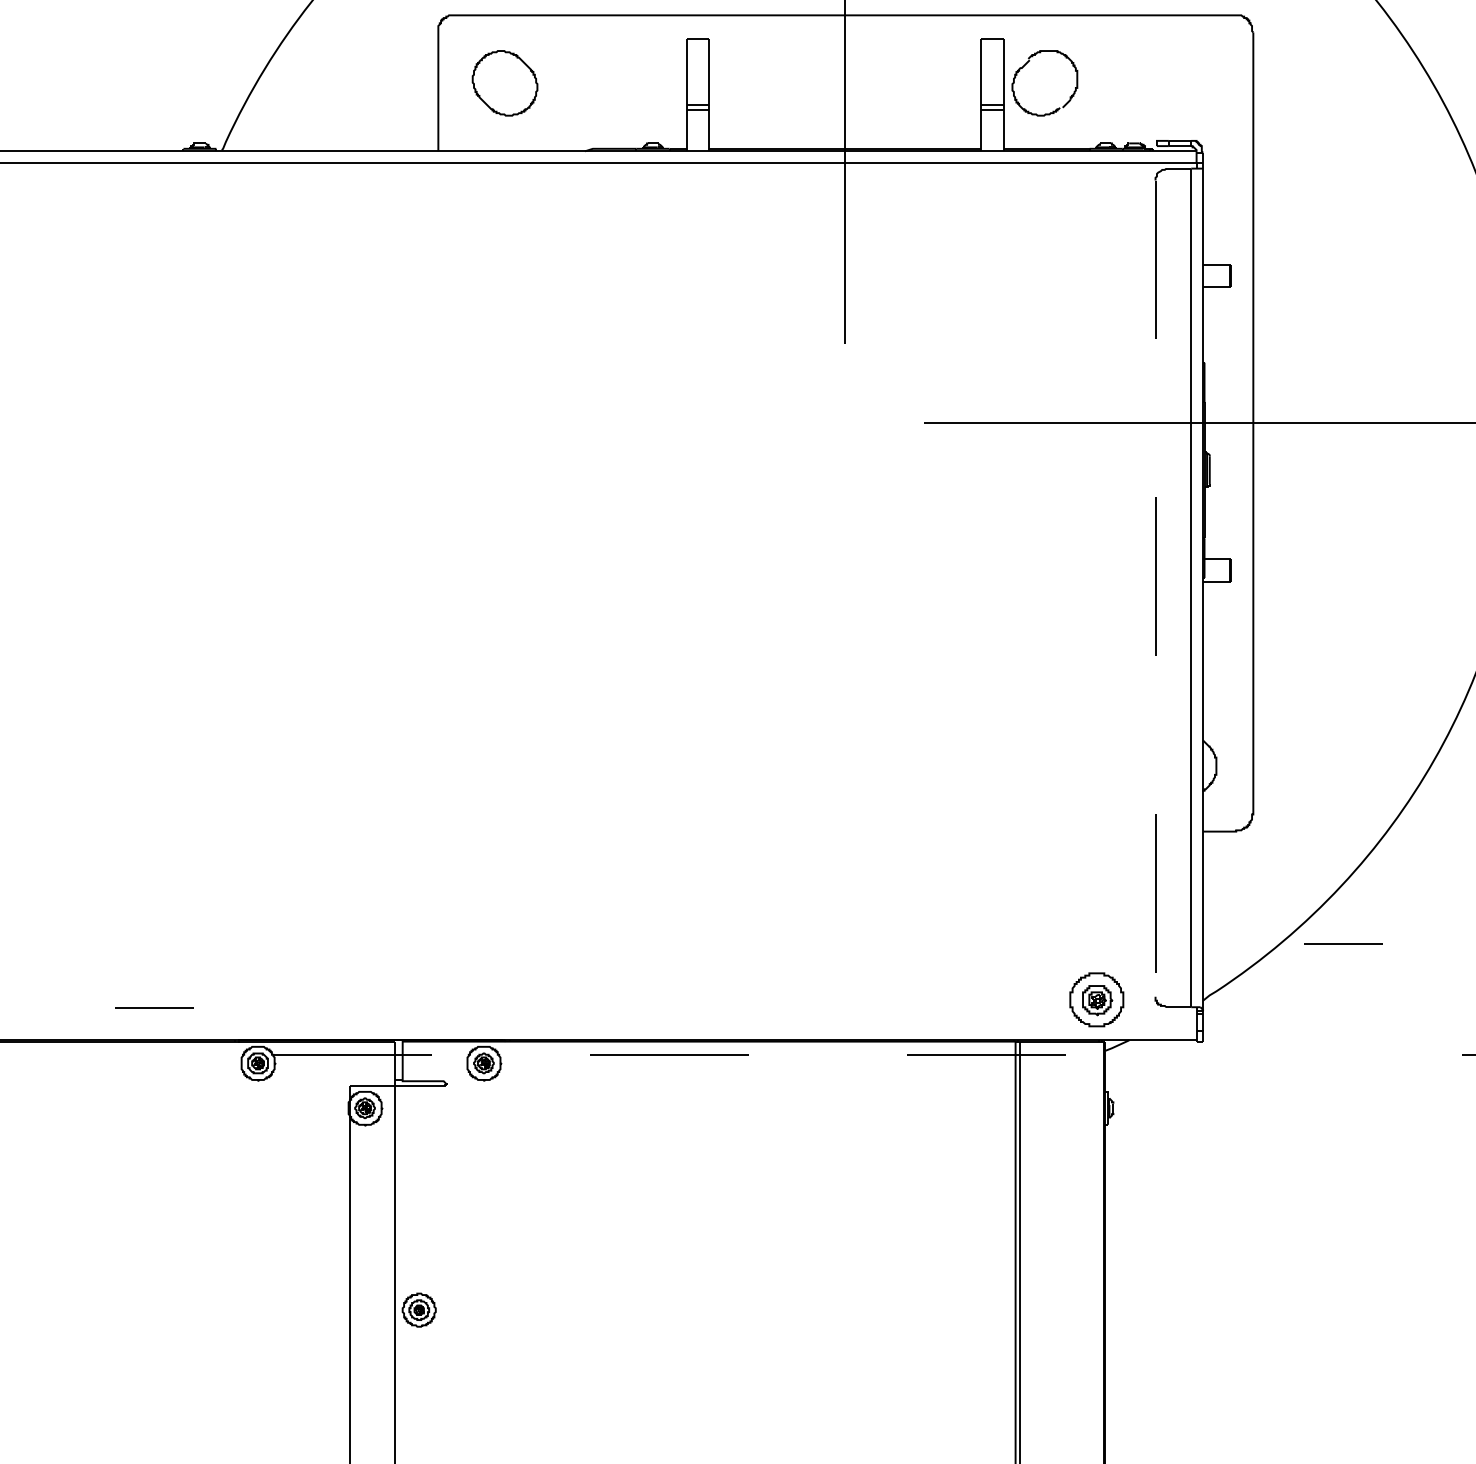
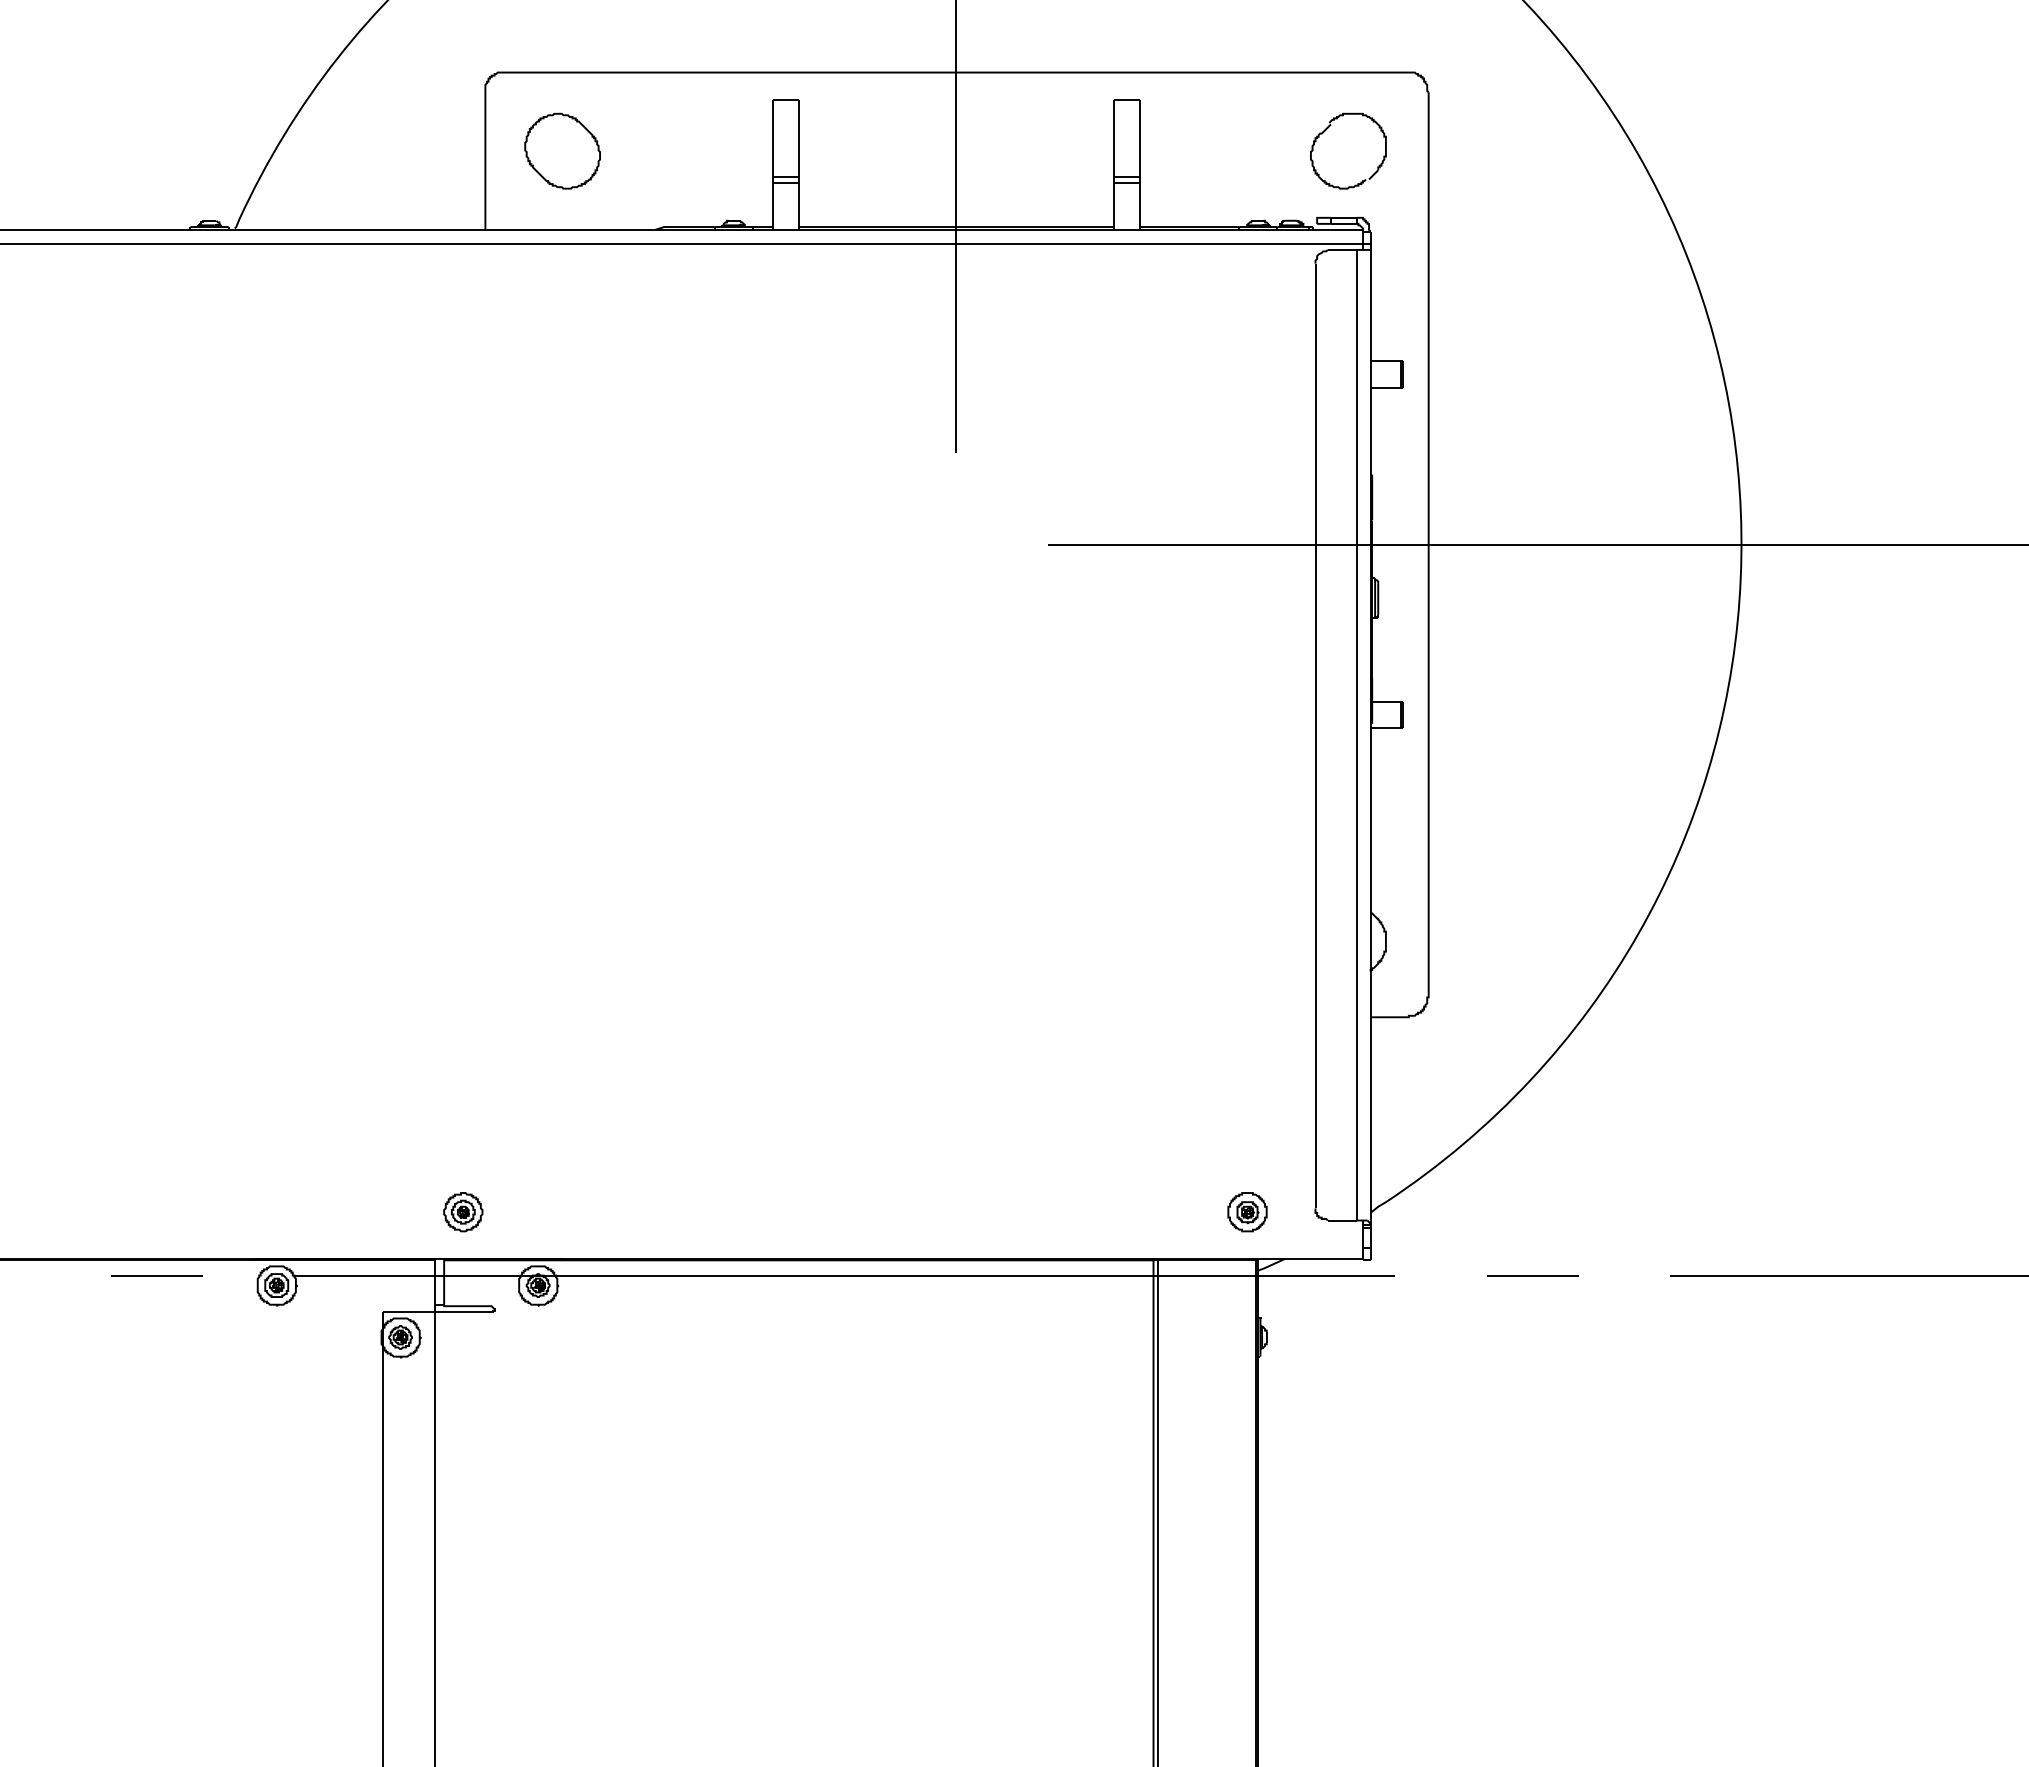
part: (1026, 64) -> (1327, 129), moved
line: (1155, 589) -> (1315, 736), dashed -> solid
line: (1343, 944) -> (1532, 1275), moved
part: (1096, 1000) -> (1247, 1212), size x0.62
line: (154, 1008) -> (156, 1275), moved
line: (749, 1054) -> (845, 1275), dashed -> solid
part: (419, 1310) -> (463, 1212), moved

